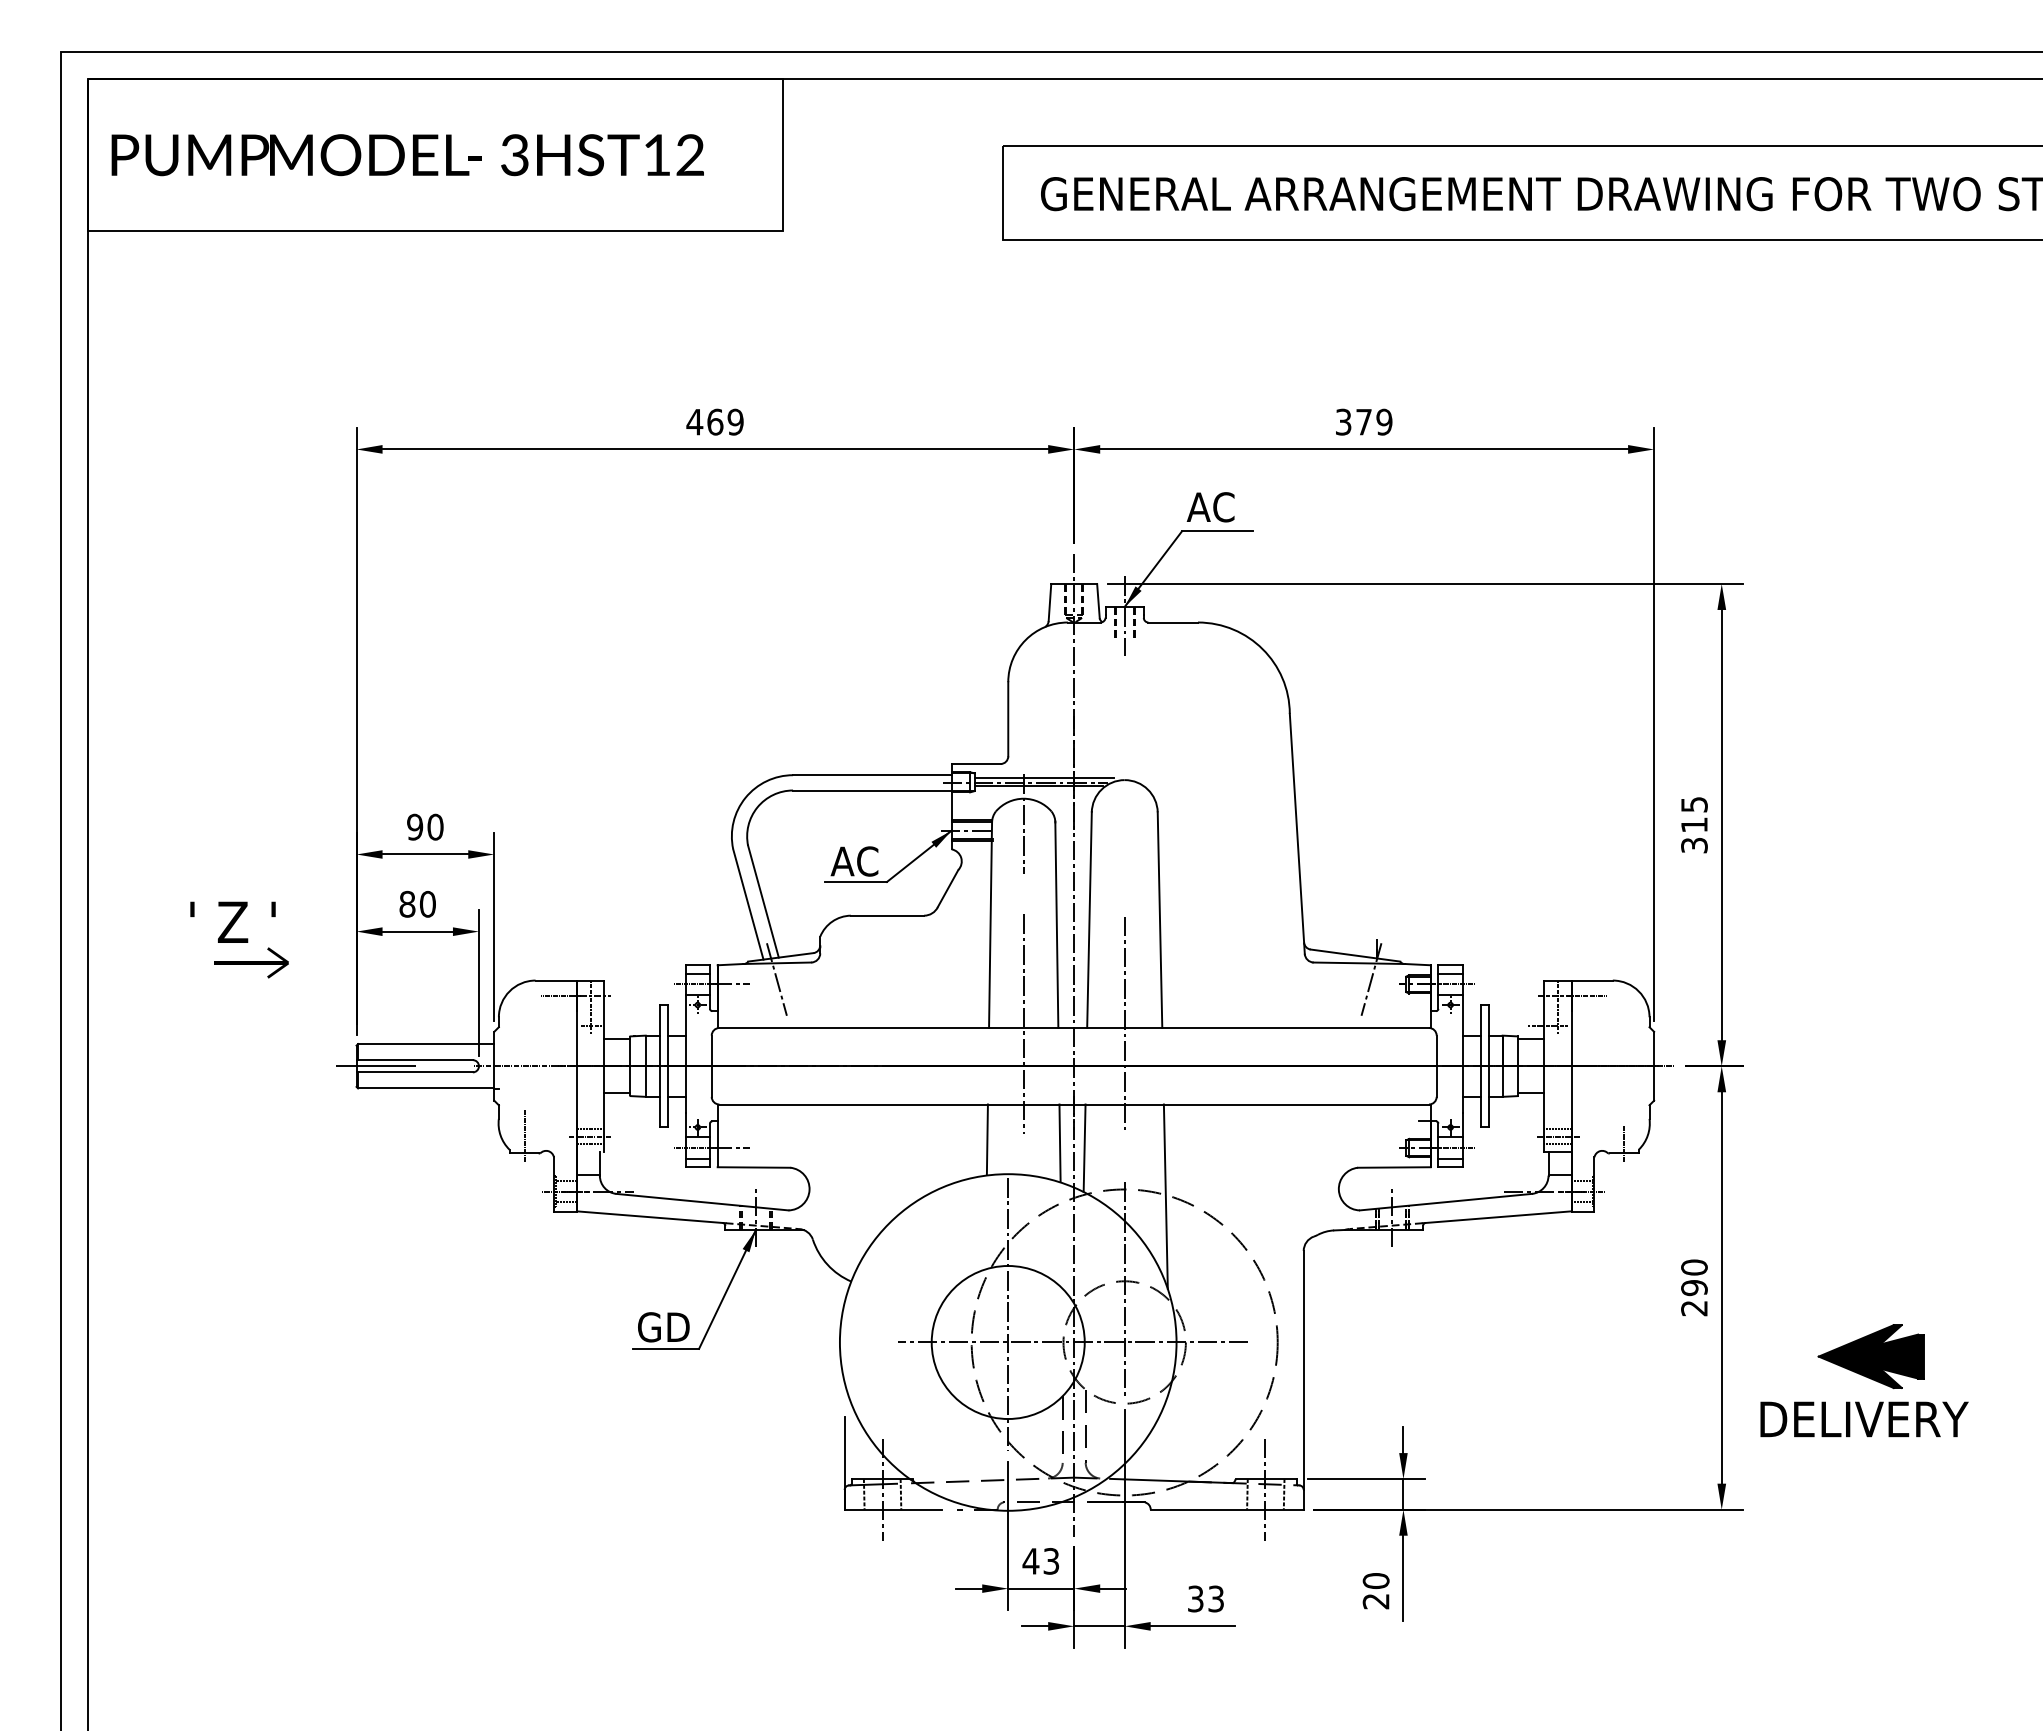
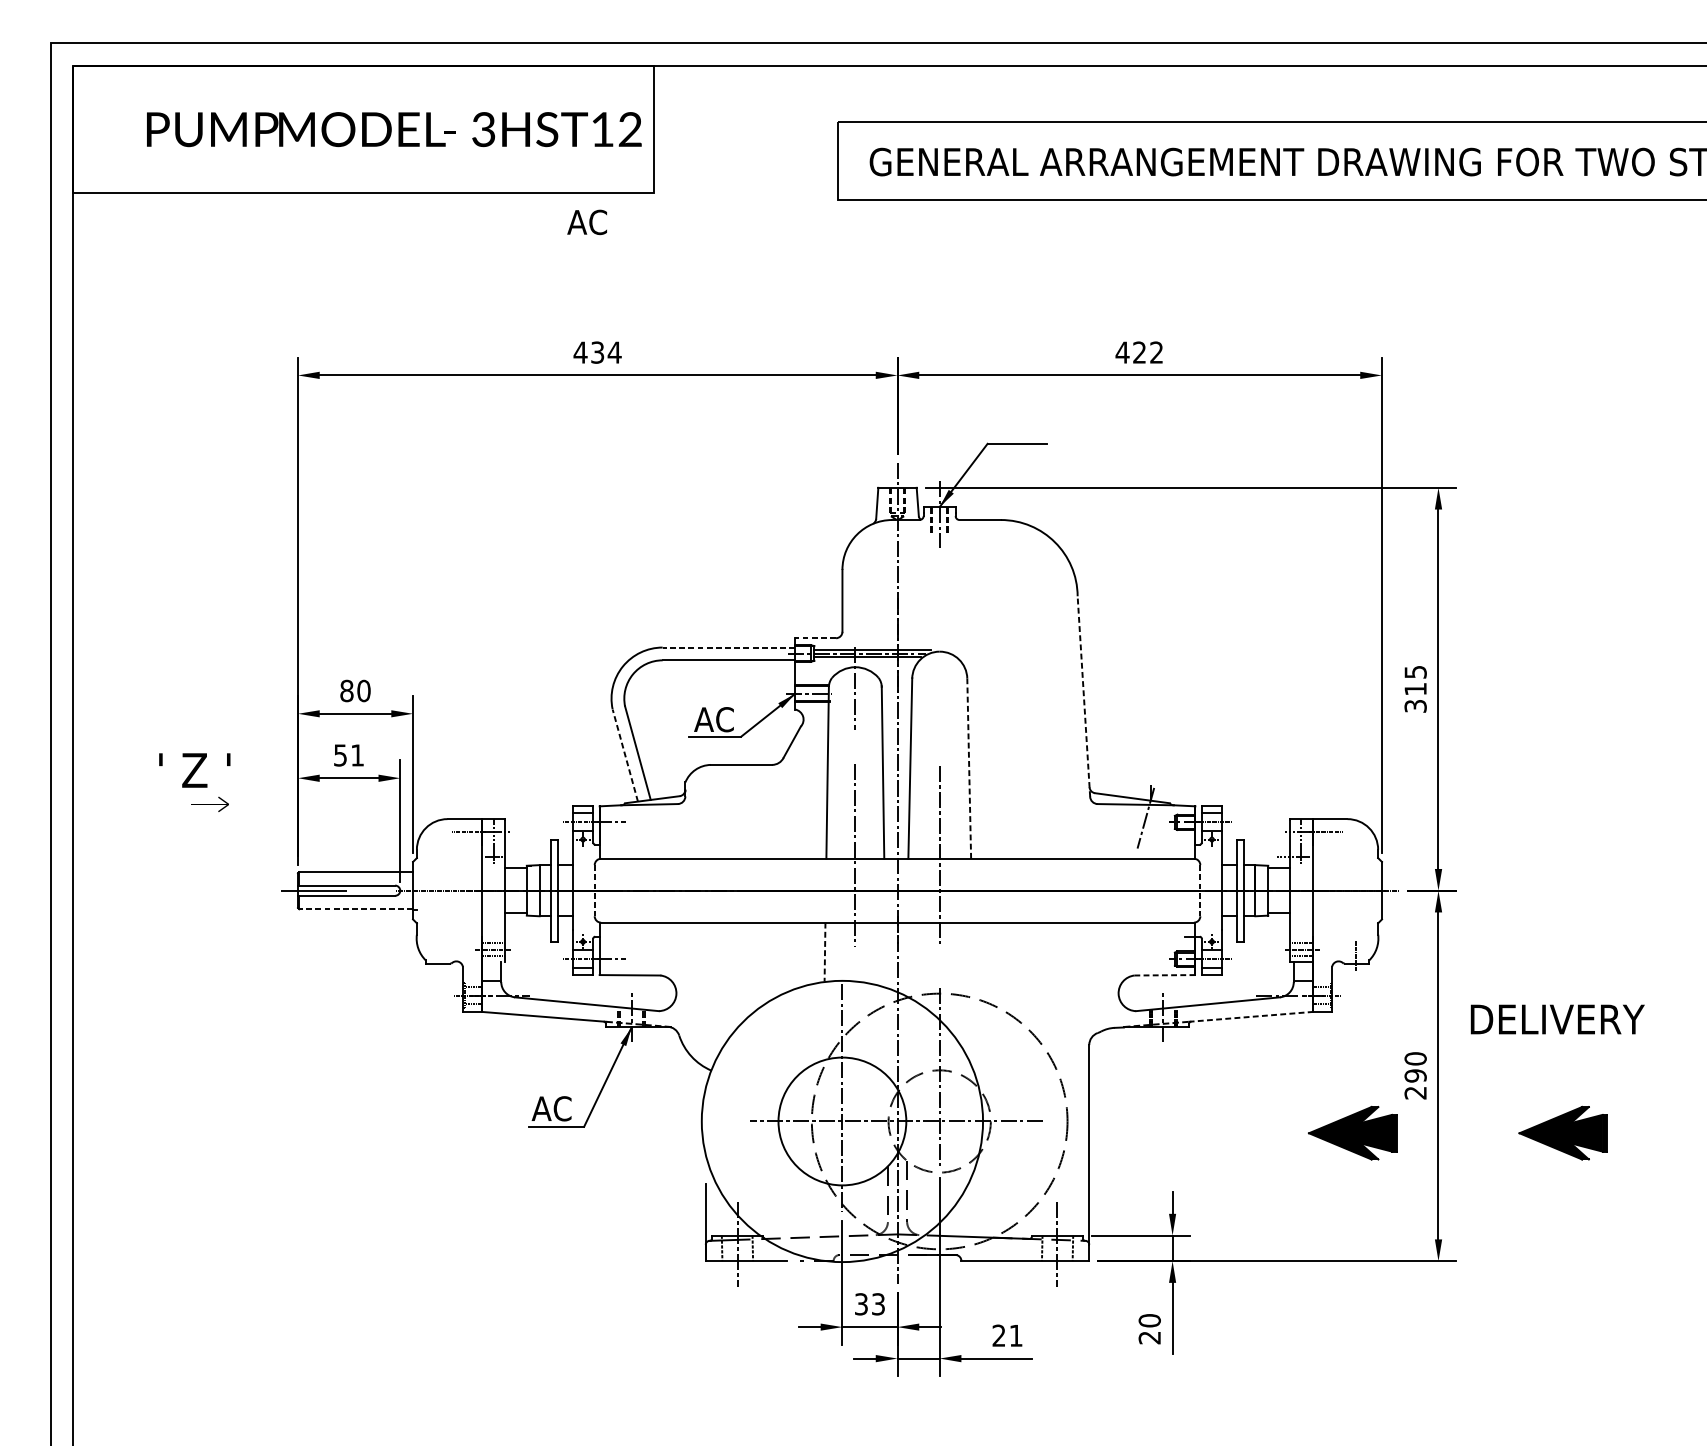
text: (407, 155) -> (394, 129), moved
text: (725, 421) -> (606, 352), 469 -> 434
text: (1363, 421) -> (1139, 352), 379 -> 422
text: (1210, 507) -> (587, 222), moved
line: (975, 764) -> (815, 638), solid -> dashed
line: (871, 775) -> (728, 647), solid -> dashed
text: (415, 826) -> (347, 690), 90 -> 80
line: (1297, 833) -> (1084, 696), solid -> dashed
text: (417, 903) -> (348, 754), 80 -> 51
line: (748, 904) -> (625, 755), solid -> dashed
line: (1160, 920) -> (969, 768), solid -> dashed
part: (251, 962) -> (210, 804), size x0.6
line: (776, 979) -> (648, 818), removed
line: (711, 1066) -> (594, 890), solid -> dashed
line: (1436, 1066) -> (1200, 890), solid -> dashed
line: (425, 1088) -> (355, 909), solid -> dashed
line: (524, 1135) -> (438, 948), removed
line: (987, 1140) -> (825, 952), solid -> dashed
line: (1059, 1142) -> (885, 954), removed
line: (1084, 1147) -> (906, 958), removed
line: (1393, 1167) -> (1164, 975), solid -> dashed
line: (1165, 1196) -> (973, 999), removed
line: (1497, 1217) -> (1251, 1017), solid -> dashed
text: (662, 1327) -> (553, 1108), GD -> AC
part: (1618, 1356) -> (1352, 1133), added
text: (1864, 1419) -> (1557, 1019), moved
text: (1030, 1561) -> (861, 1304), 43 -> 33
text: (1205, 1598) -> (1007, 1335), 33 -> 21

